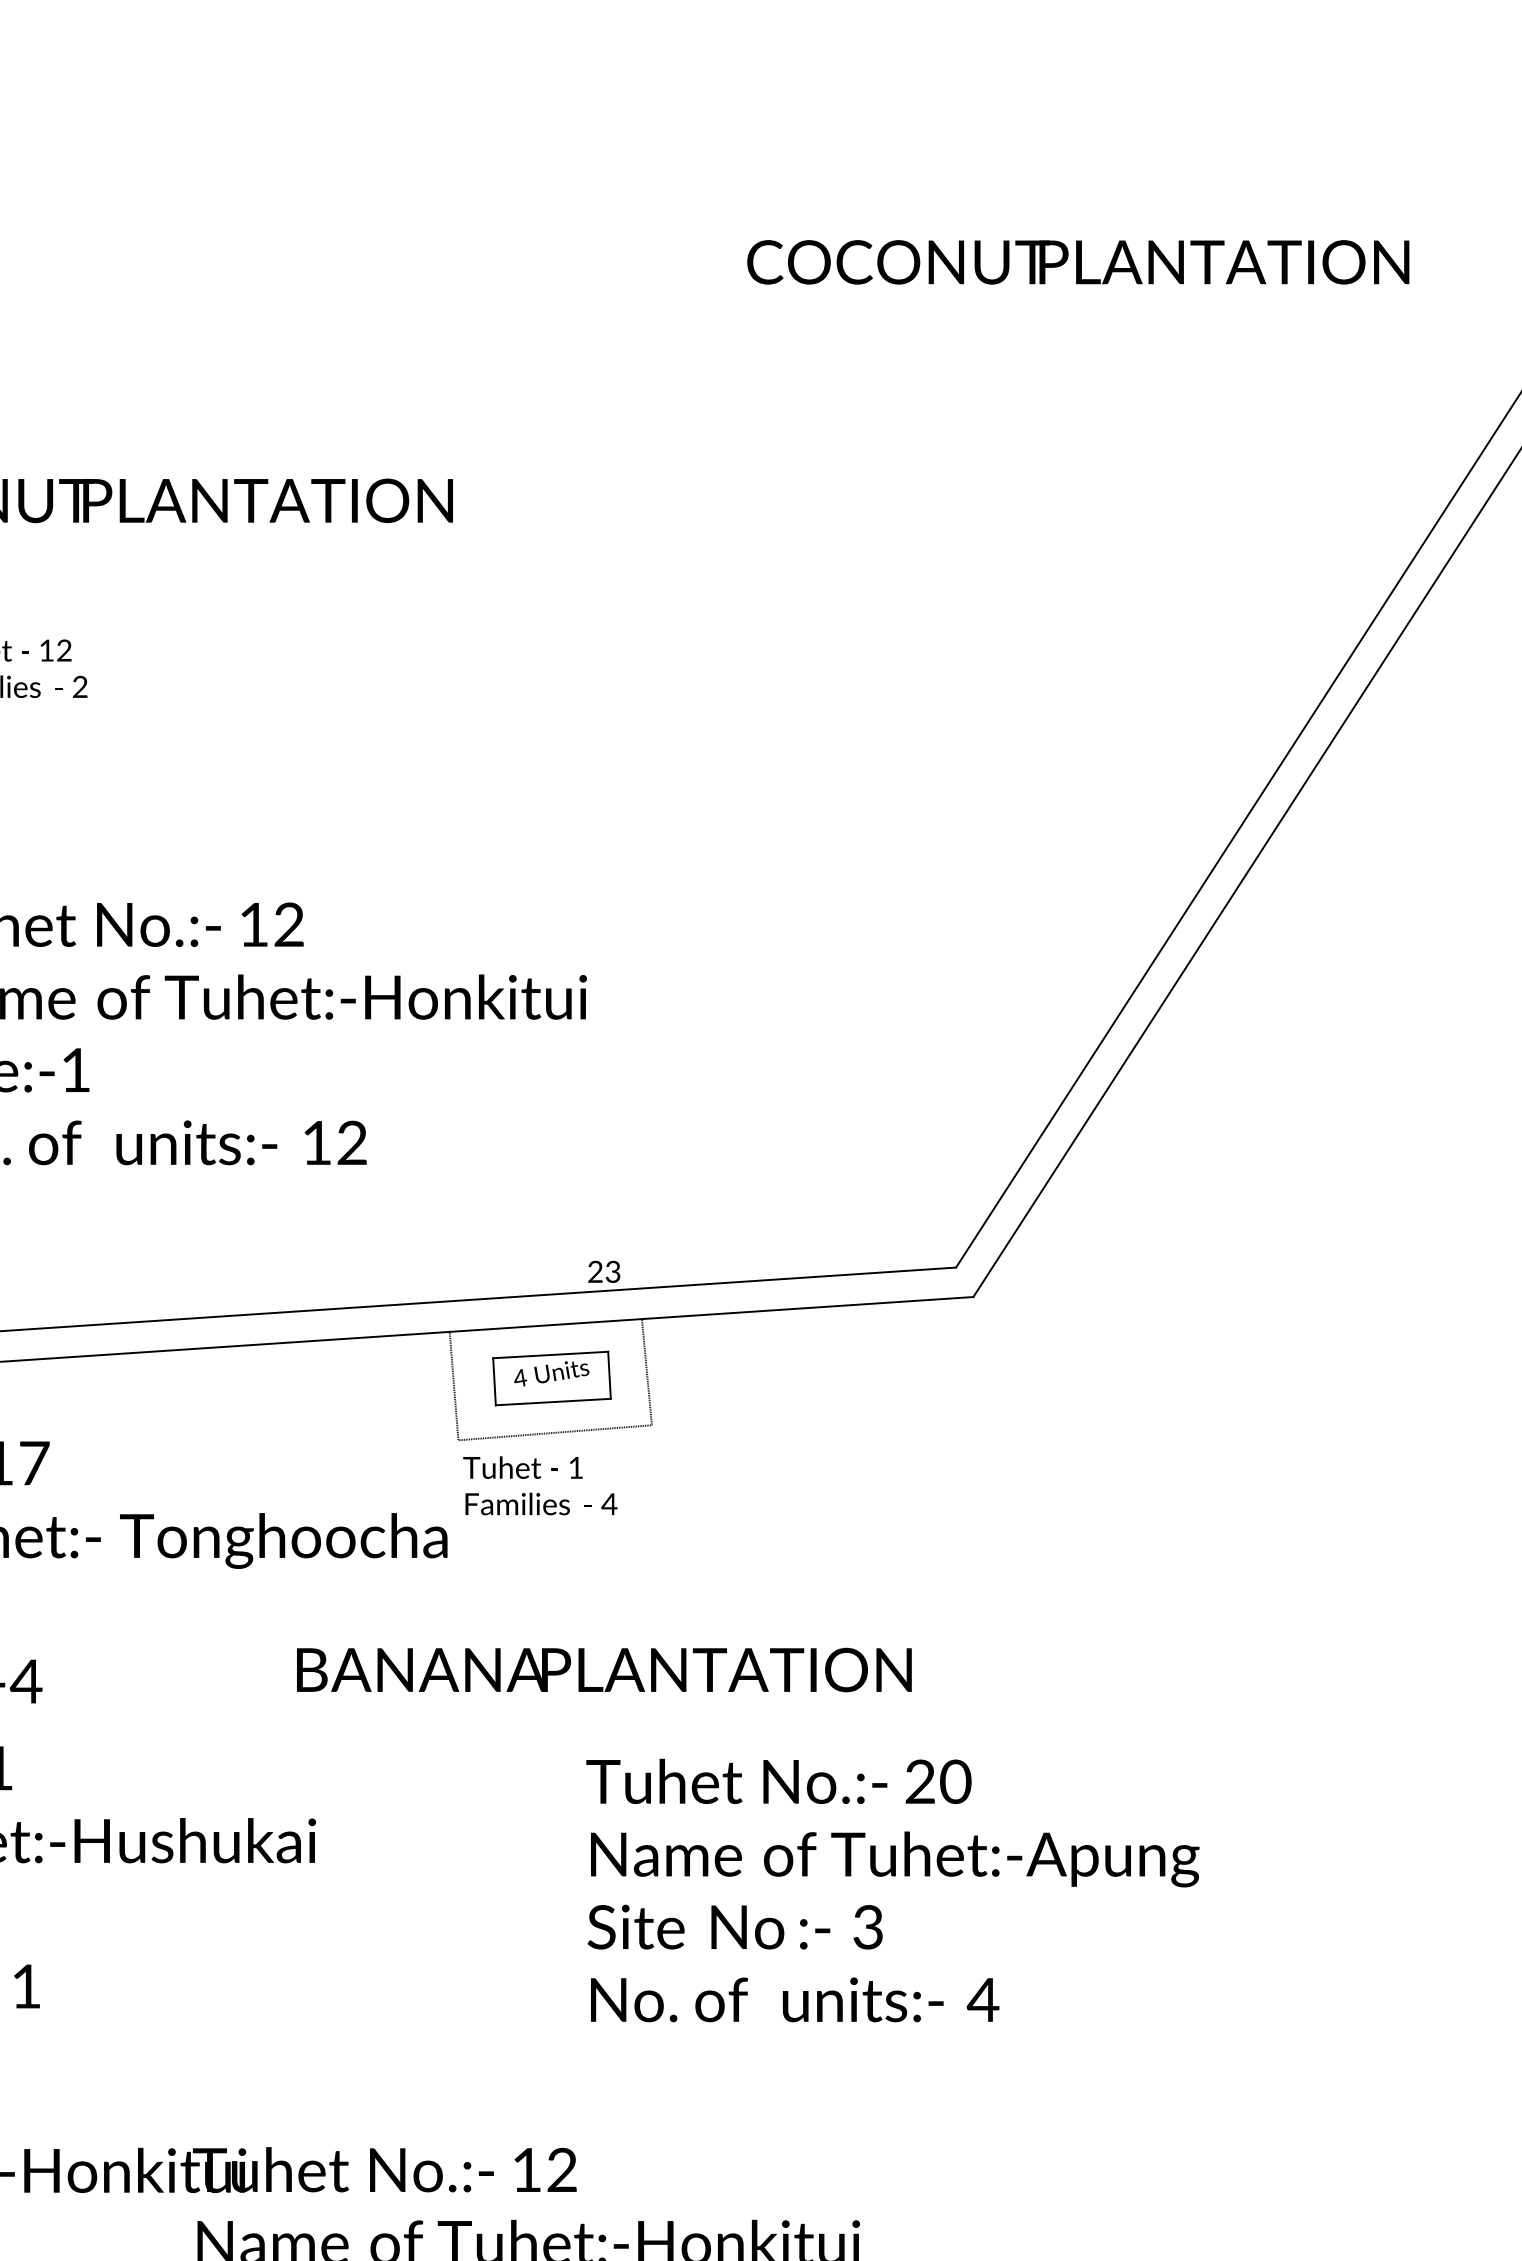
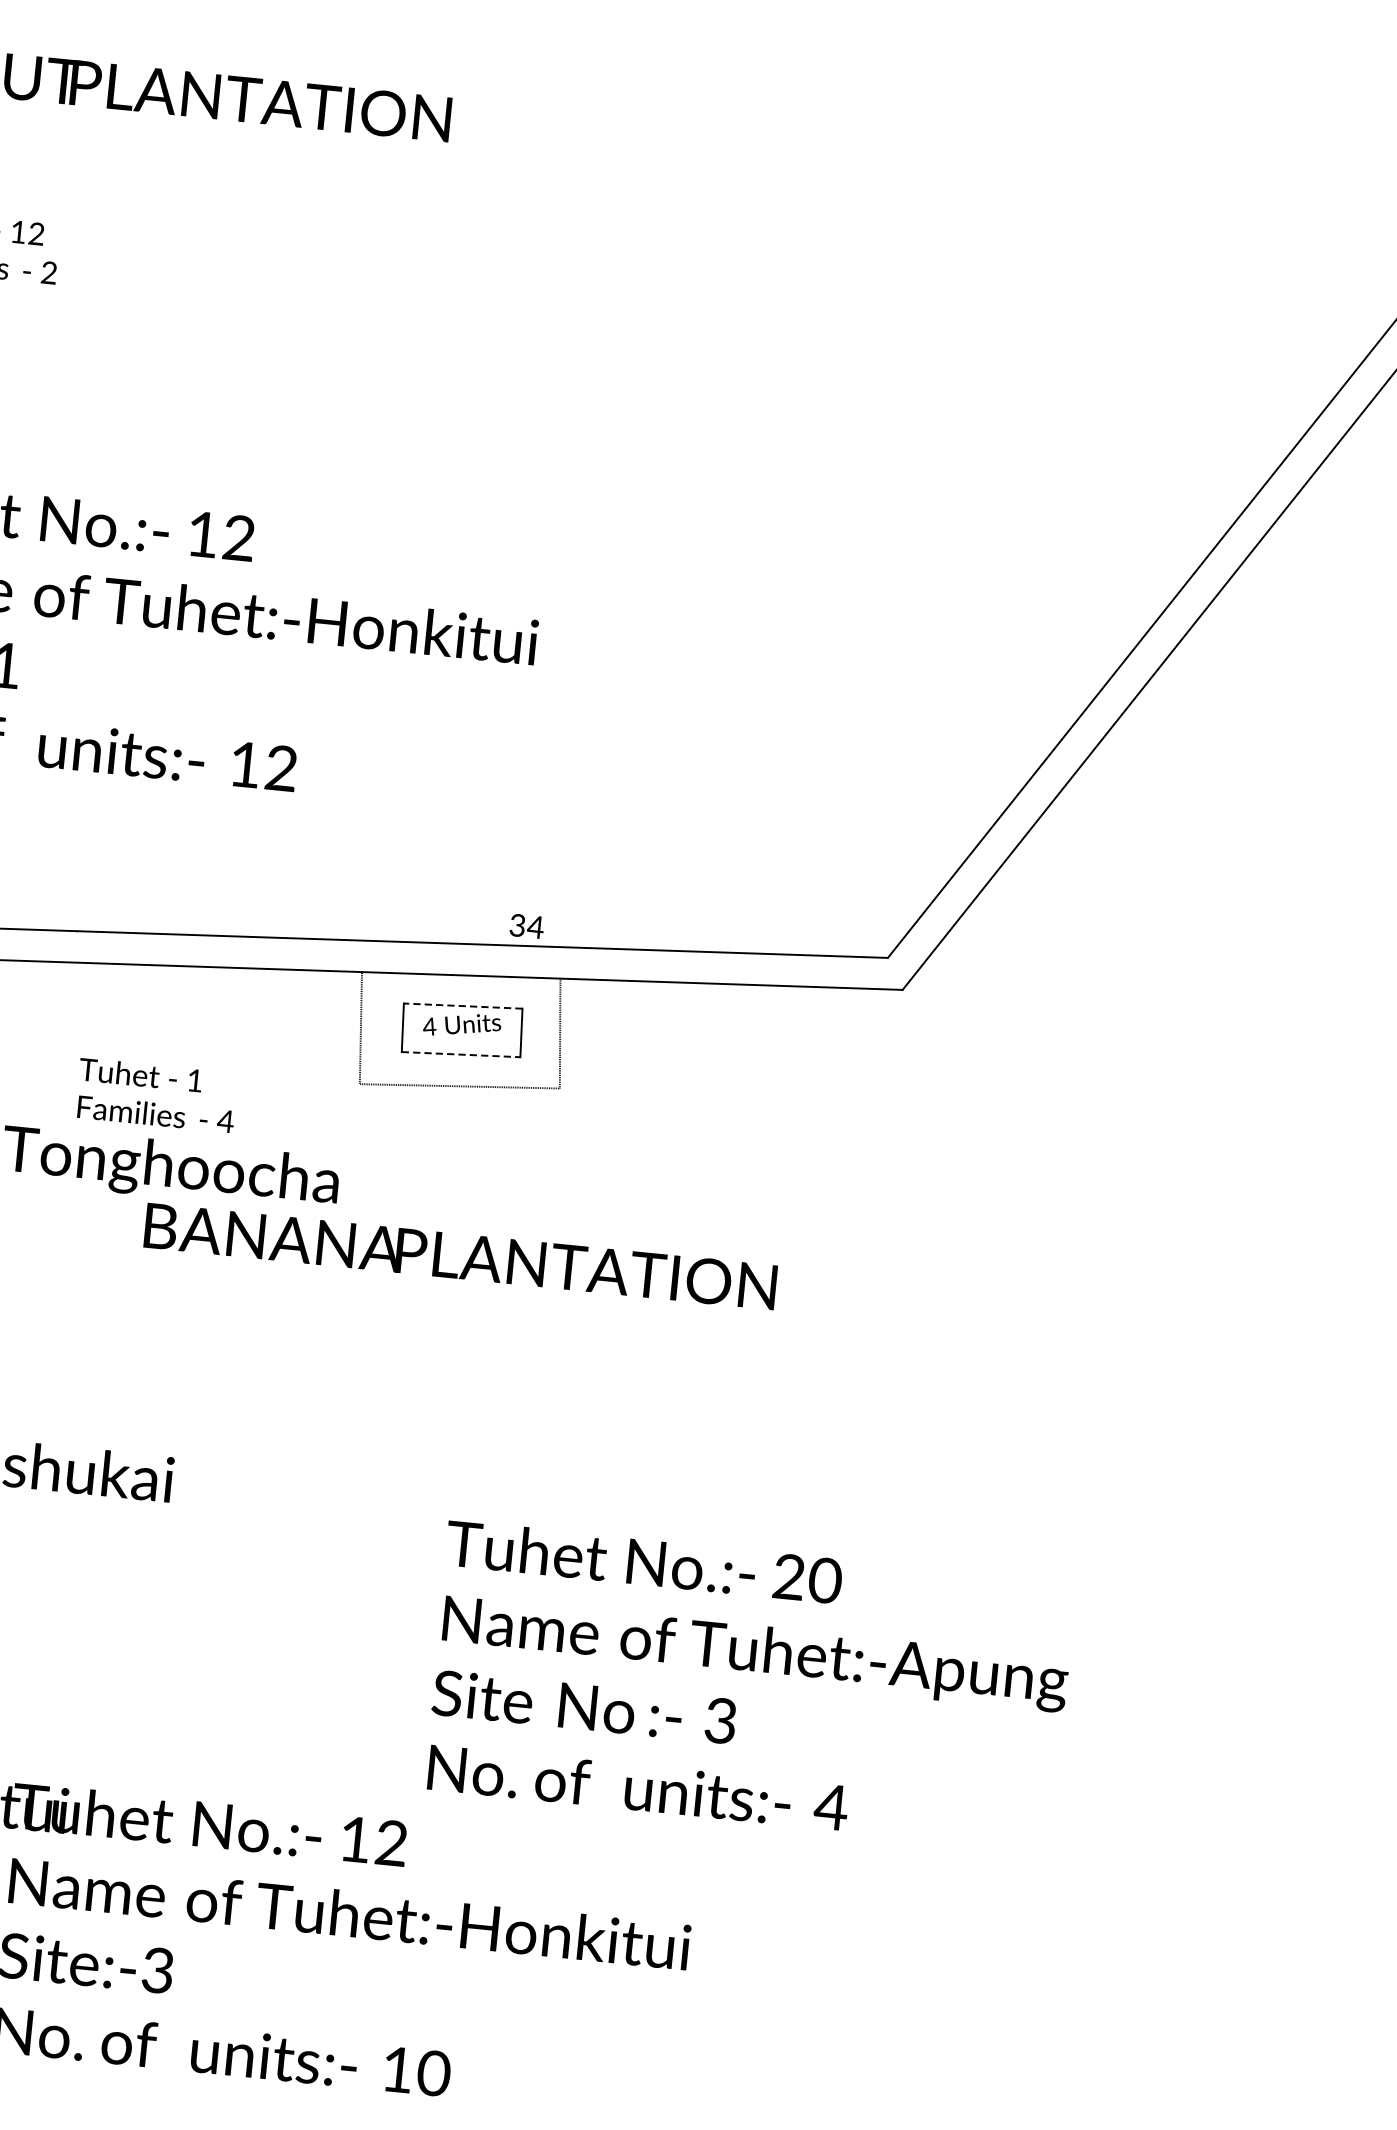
text: (604, 1271) -> (526, 925), 23 -> 34
line: (550, 1355) -> (462, 1006), solid -> dashed
line: (553, 1402) -> (461, 1055), solid -> dashed
text: (540, 1485) -> (156, 1095), moved
text: (604, 1669) -> (460, 1255), moved
text: (892, 1890) -> (749, 1685), moved

